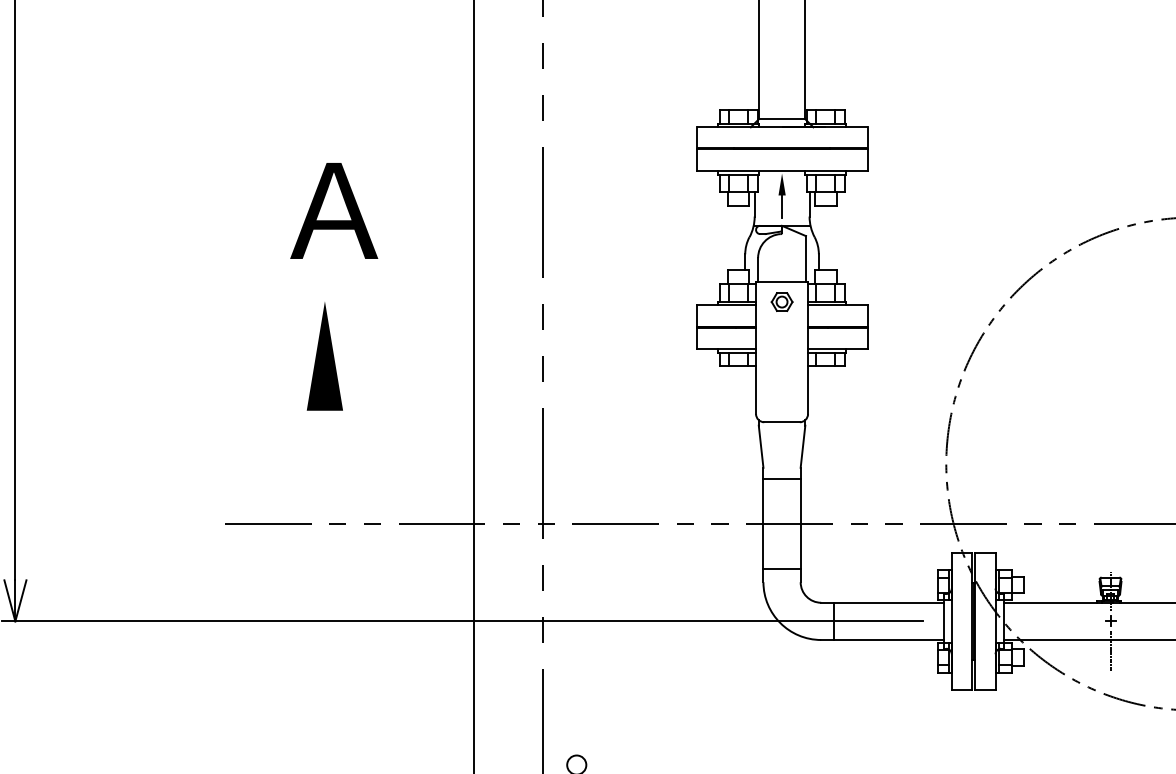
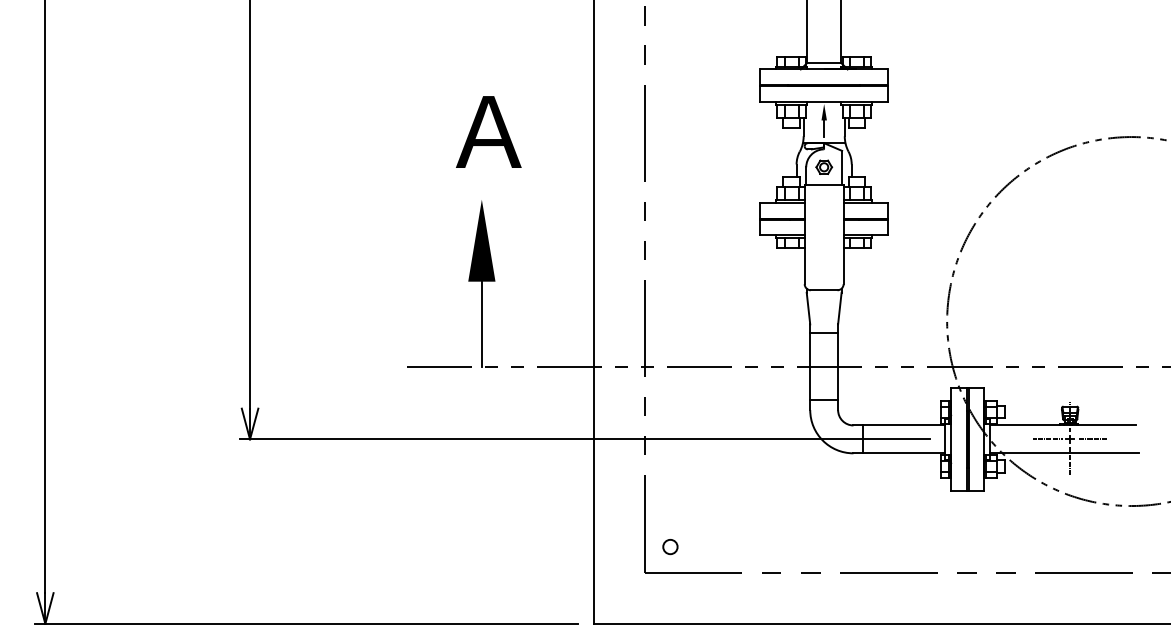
part: (782, 301) -> (824, 166), moved
line: (324, 466) -> (481, 323), added
line: (1080, 621) -> (1047, 439), added
line: (1140, 621) -> (1092, 439), added

